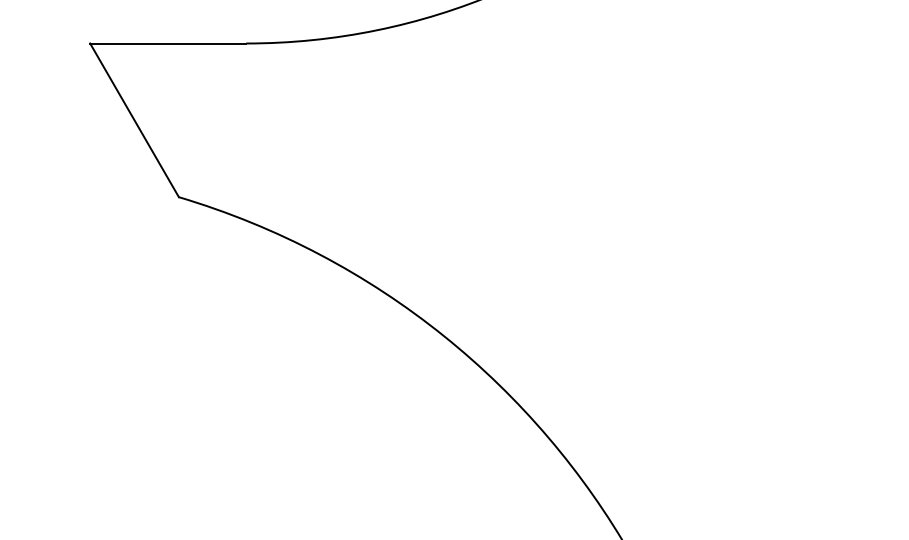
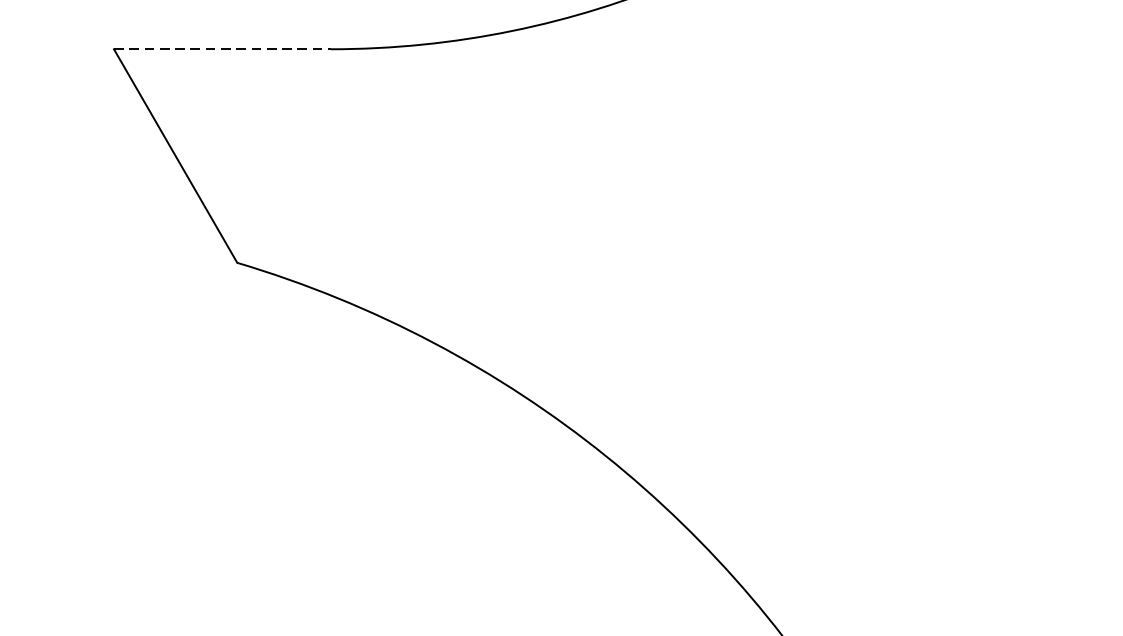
line: (168, 43) -> (222, 49), solid -> dashed

